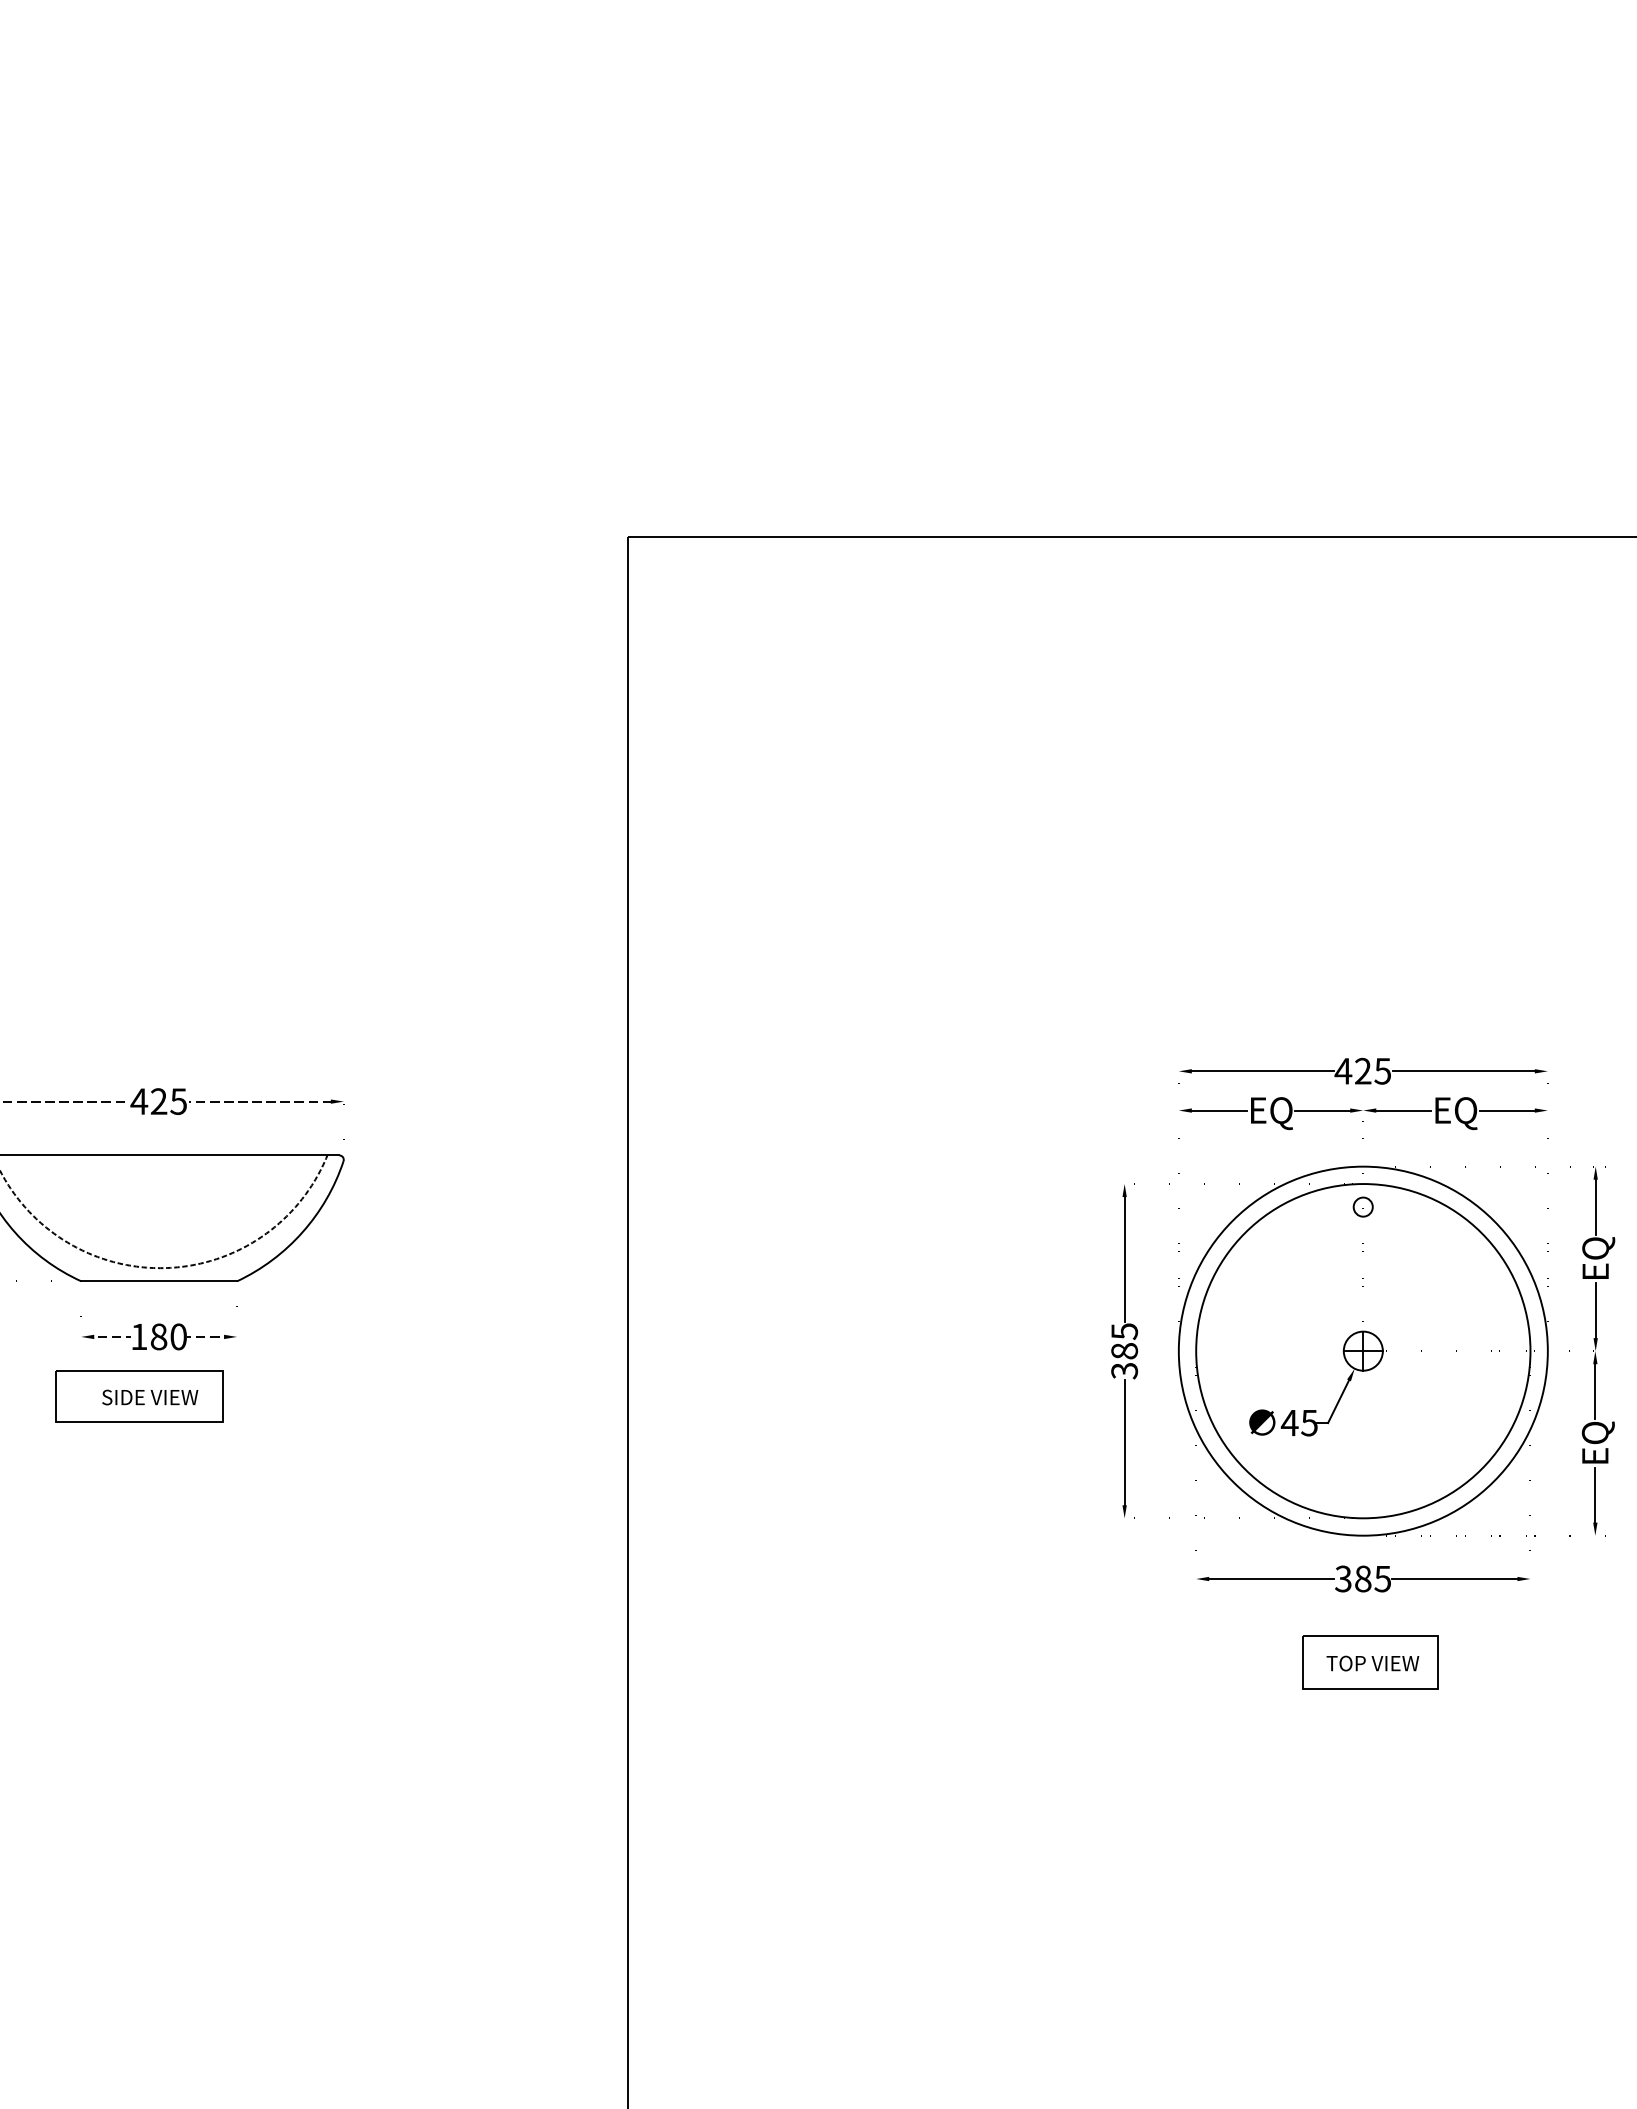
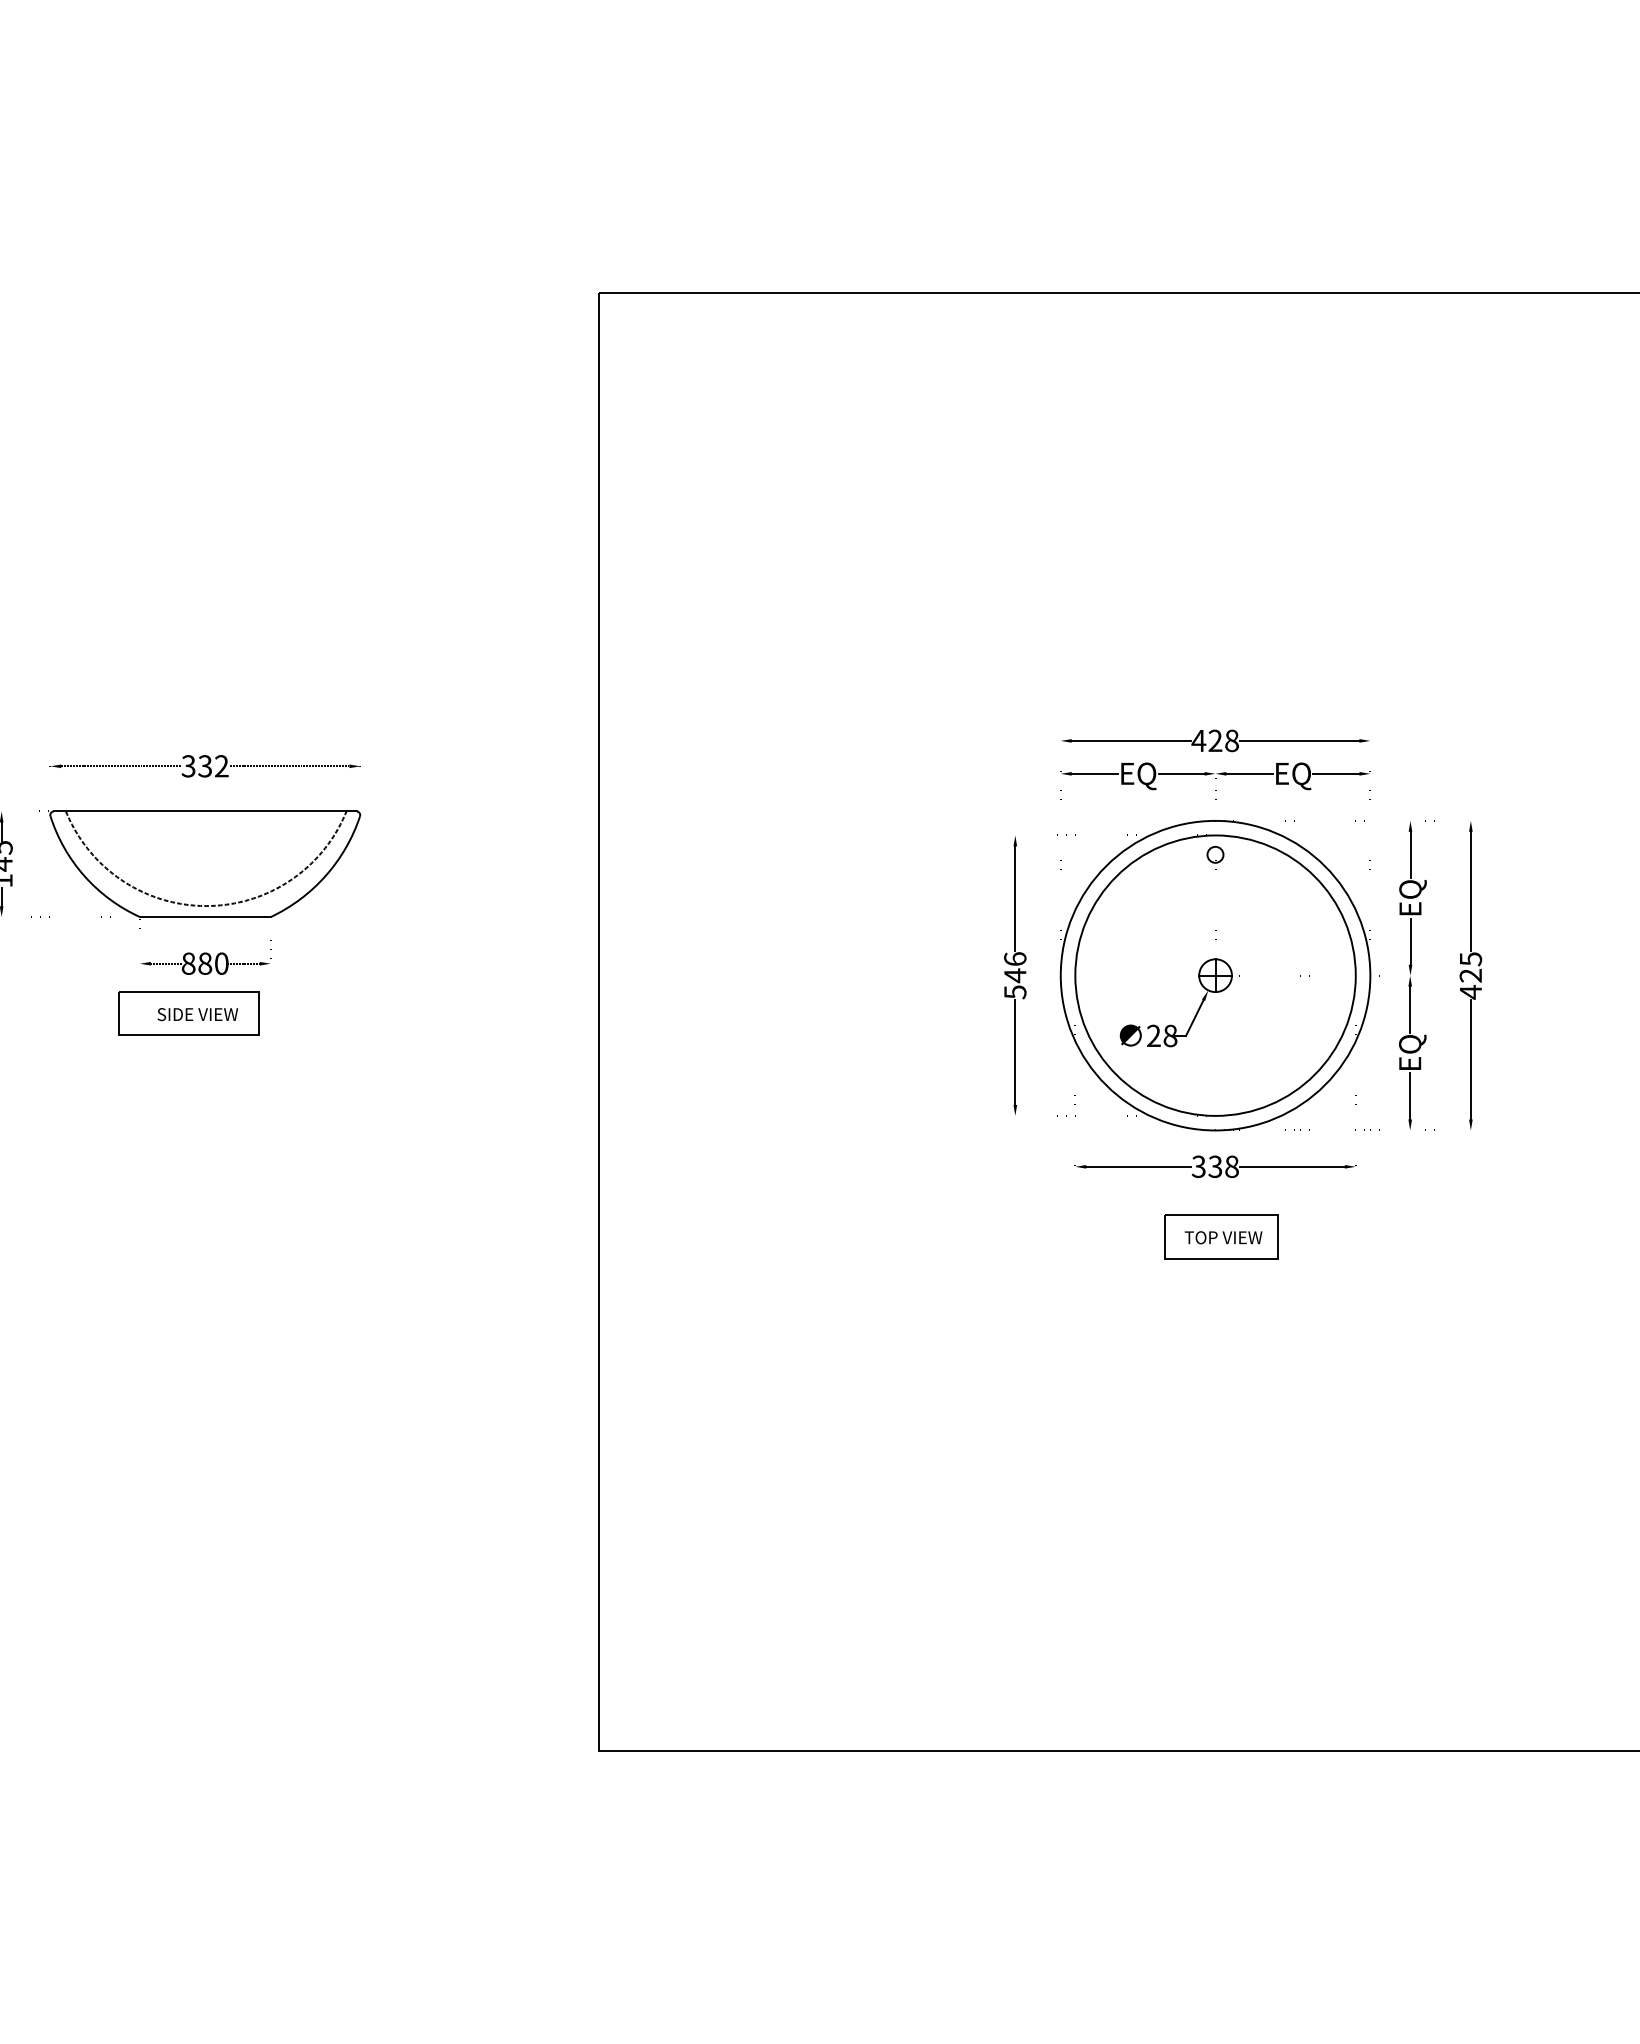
text: (1382, 1070) -> (1231, 740), 425 -> 428
text: (158, 1101) -> (204, 766), 425 -> 332
text: (139, 1336) -> (188, 963), 180 -> 880
text: (1124, 1350) -> (1015, 975), 385 -> 546
text: (1298, 1422) -> (1161, 1035), 45 -> 28
text: (1372, 1578) -> (1223, 1166), 385 -> 338

